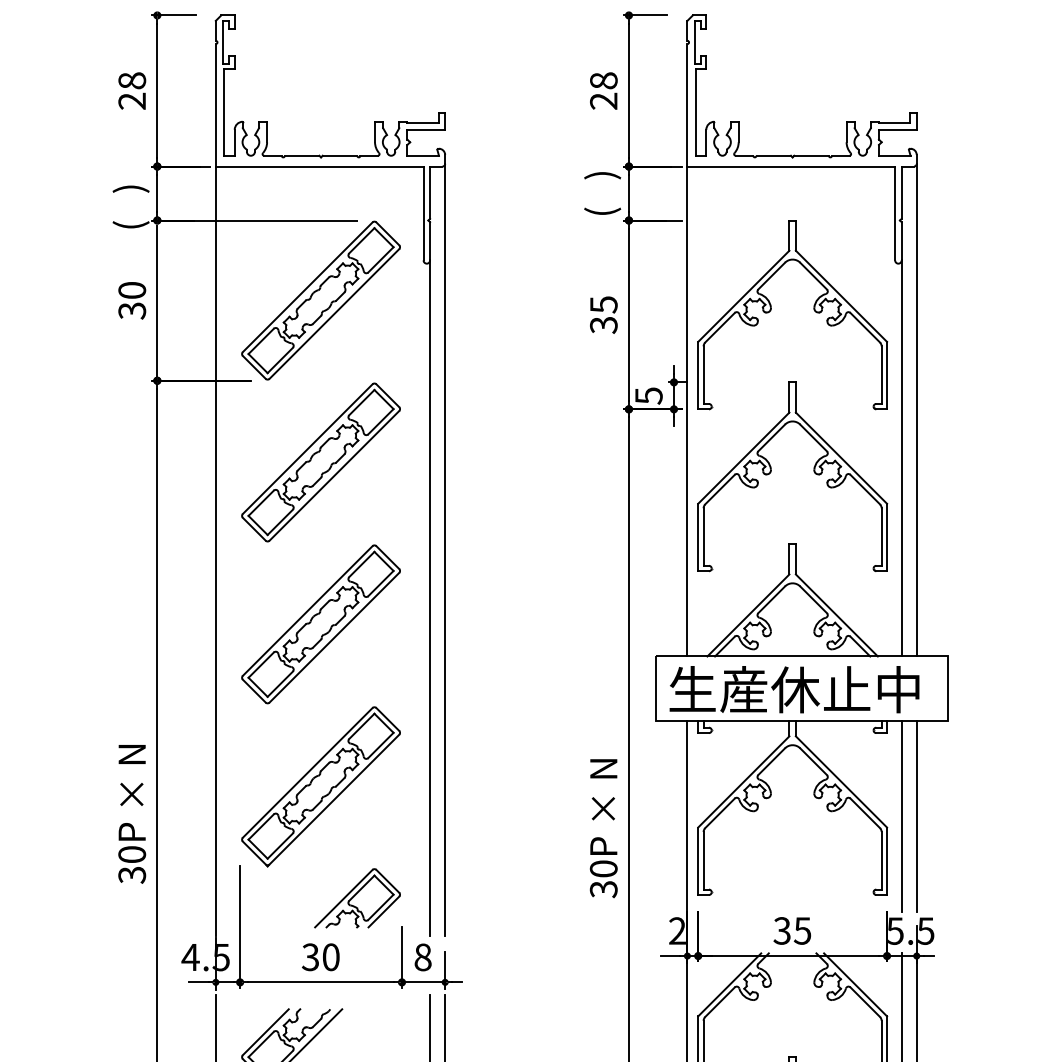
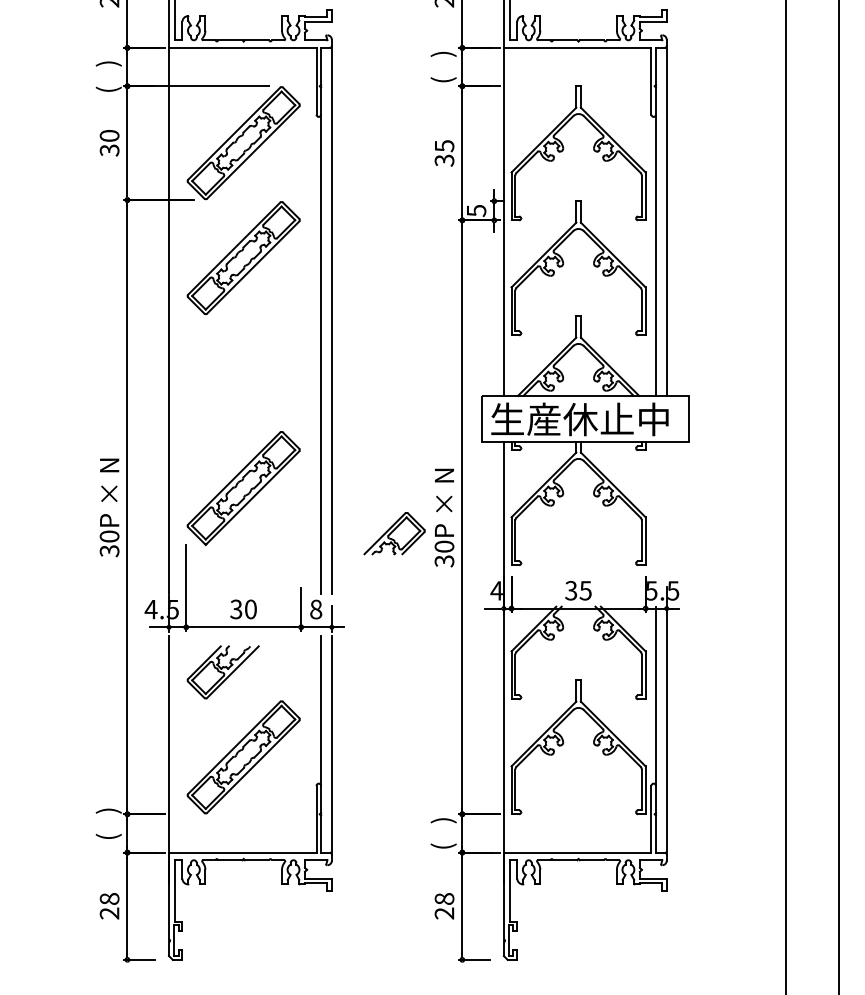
part: (320, 623) -> (243, 372), removed
line: (902, 816) -> (656, 509), removed
line: (916, 816) -> (666, 509), removed
part: (357, 898) -> (394, 533), moved
text: (677, 930) -> (496, 590), 2 -> 4

